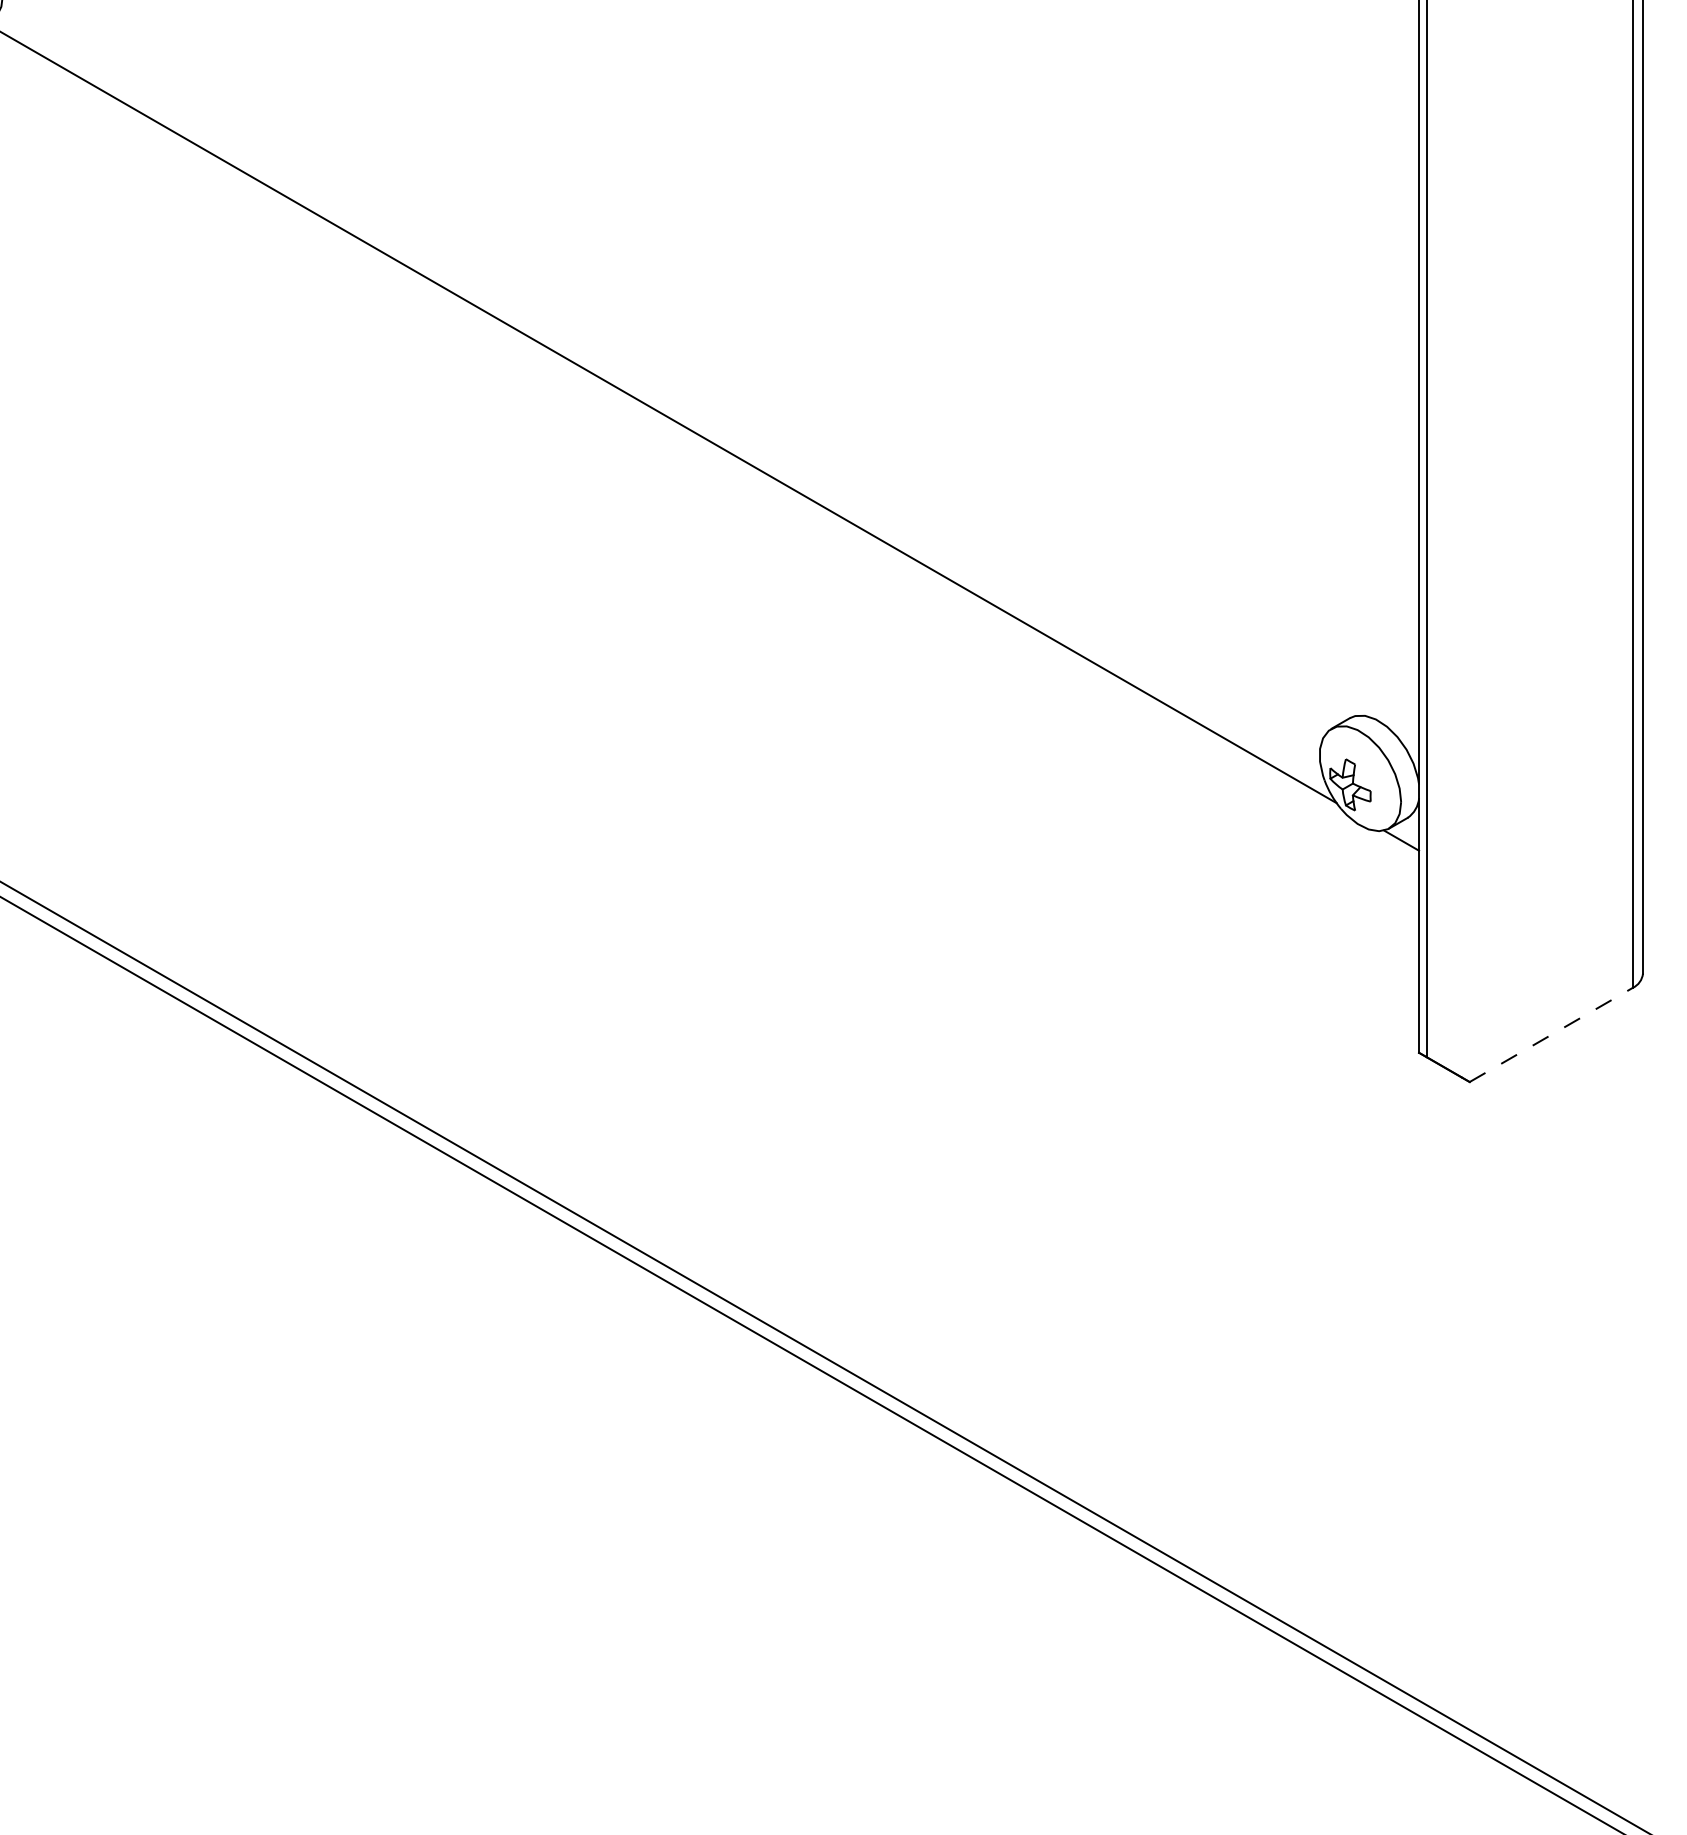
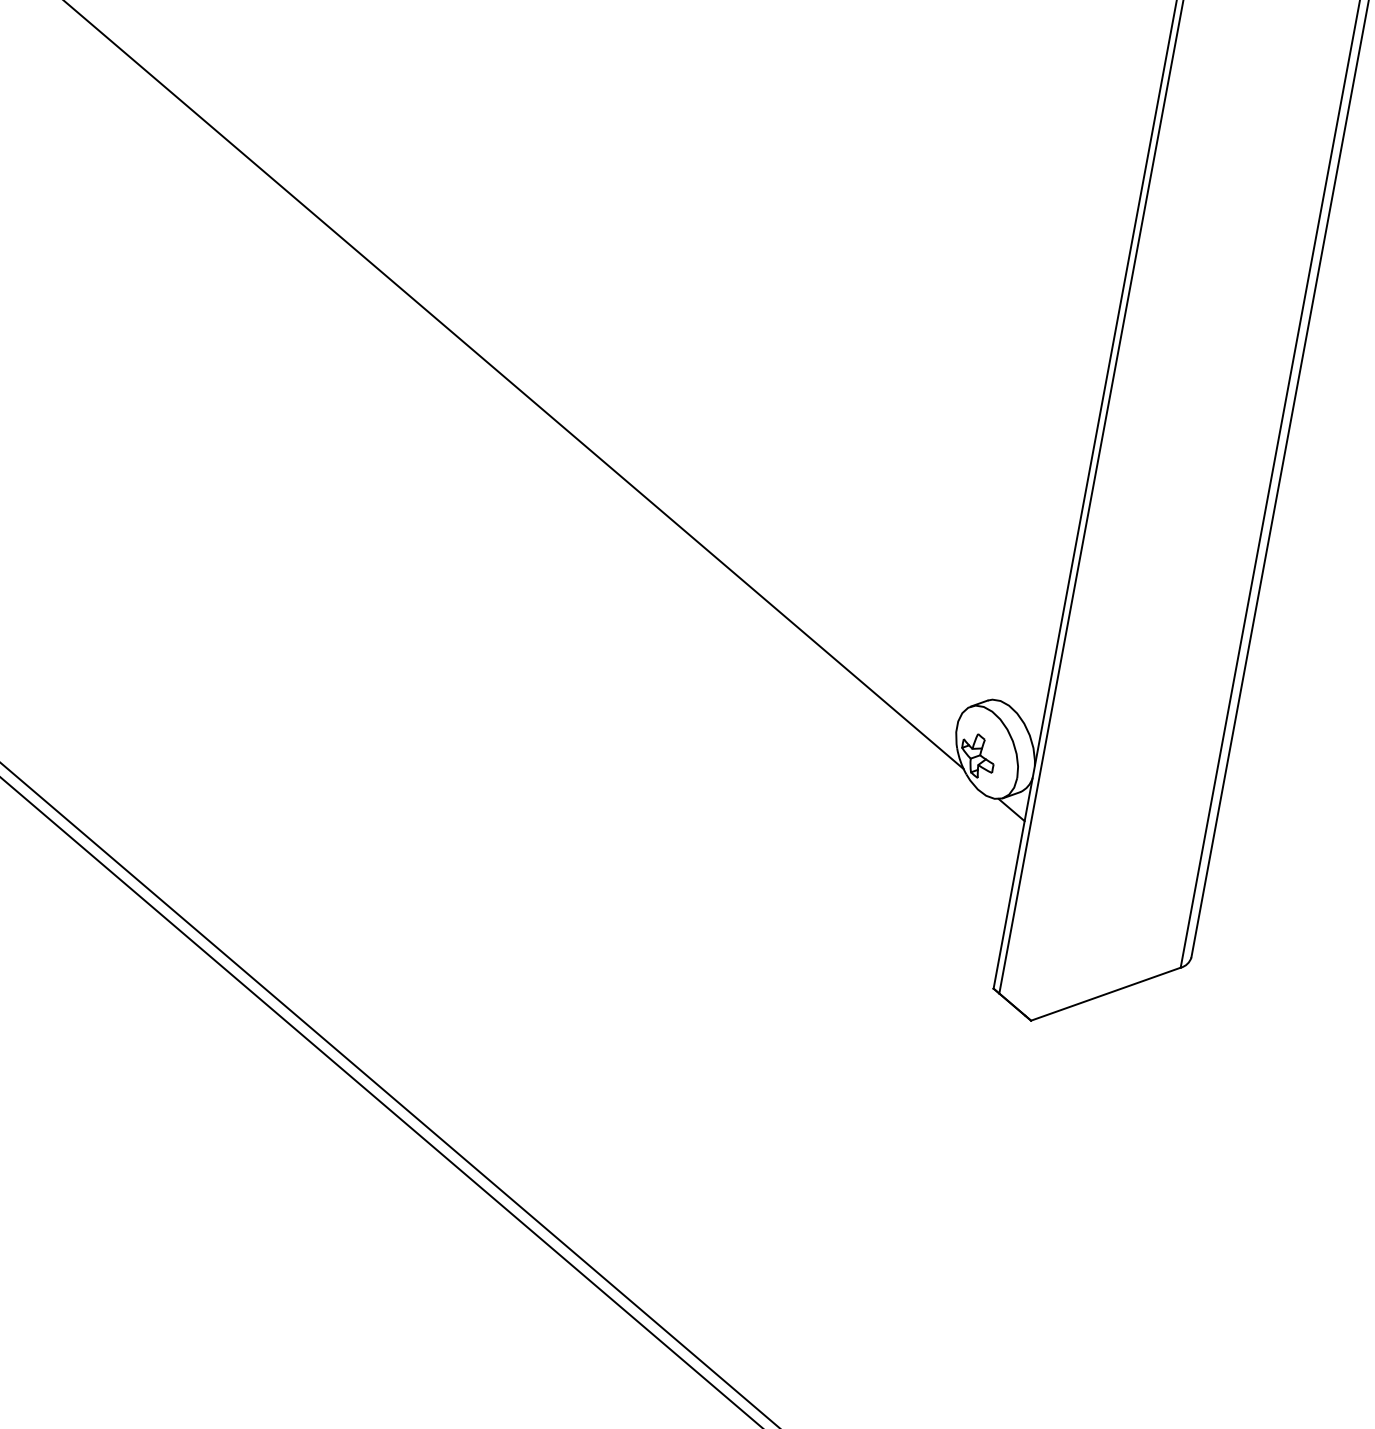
line: (1551, 1034) -> (1106, 993), dashed -> solid

